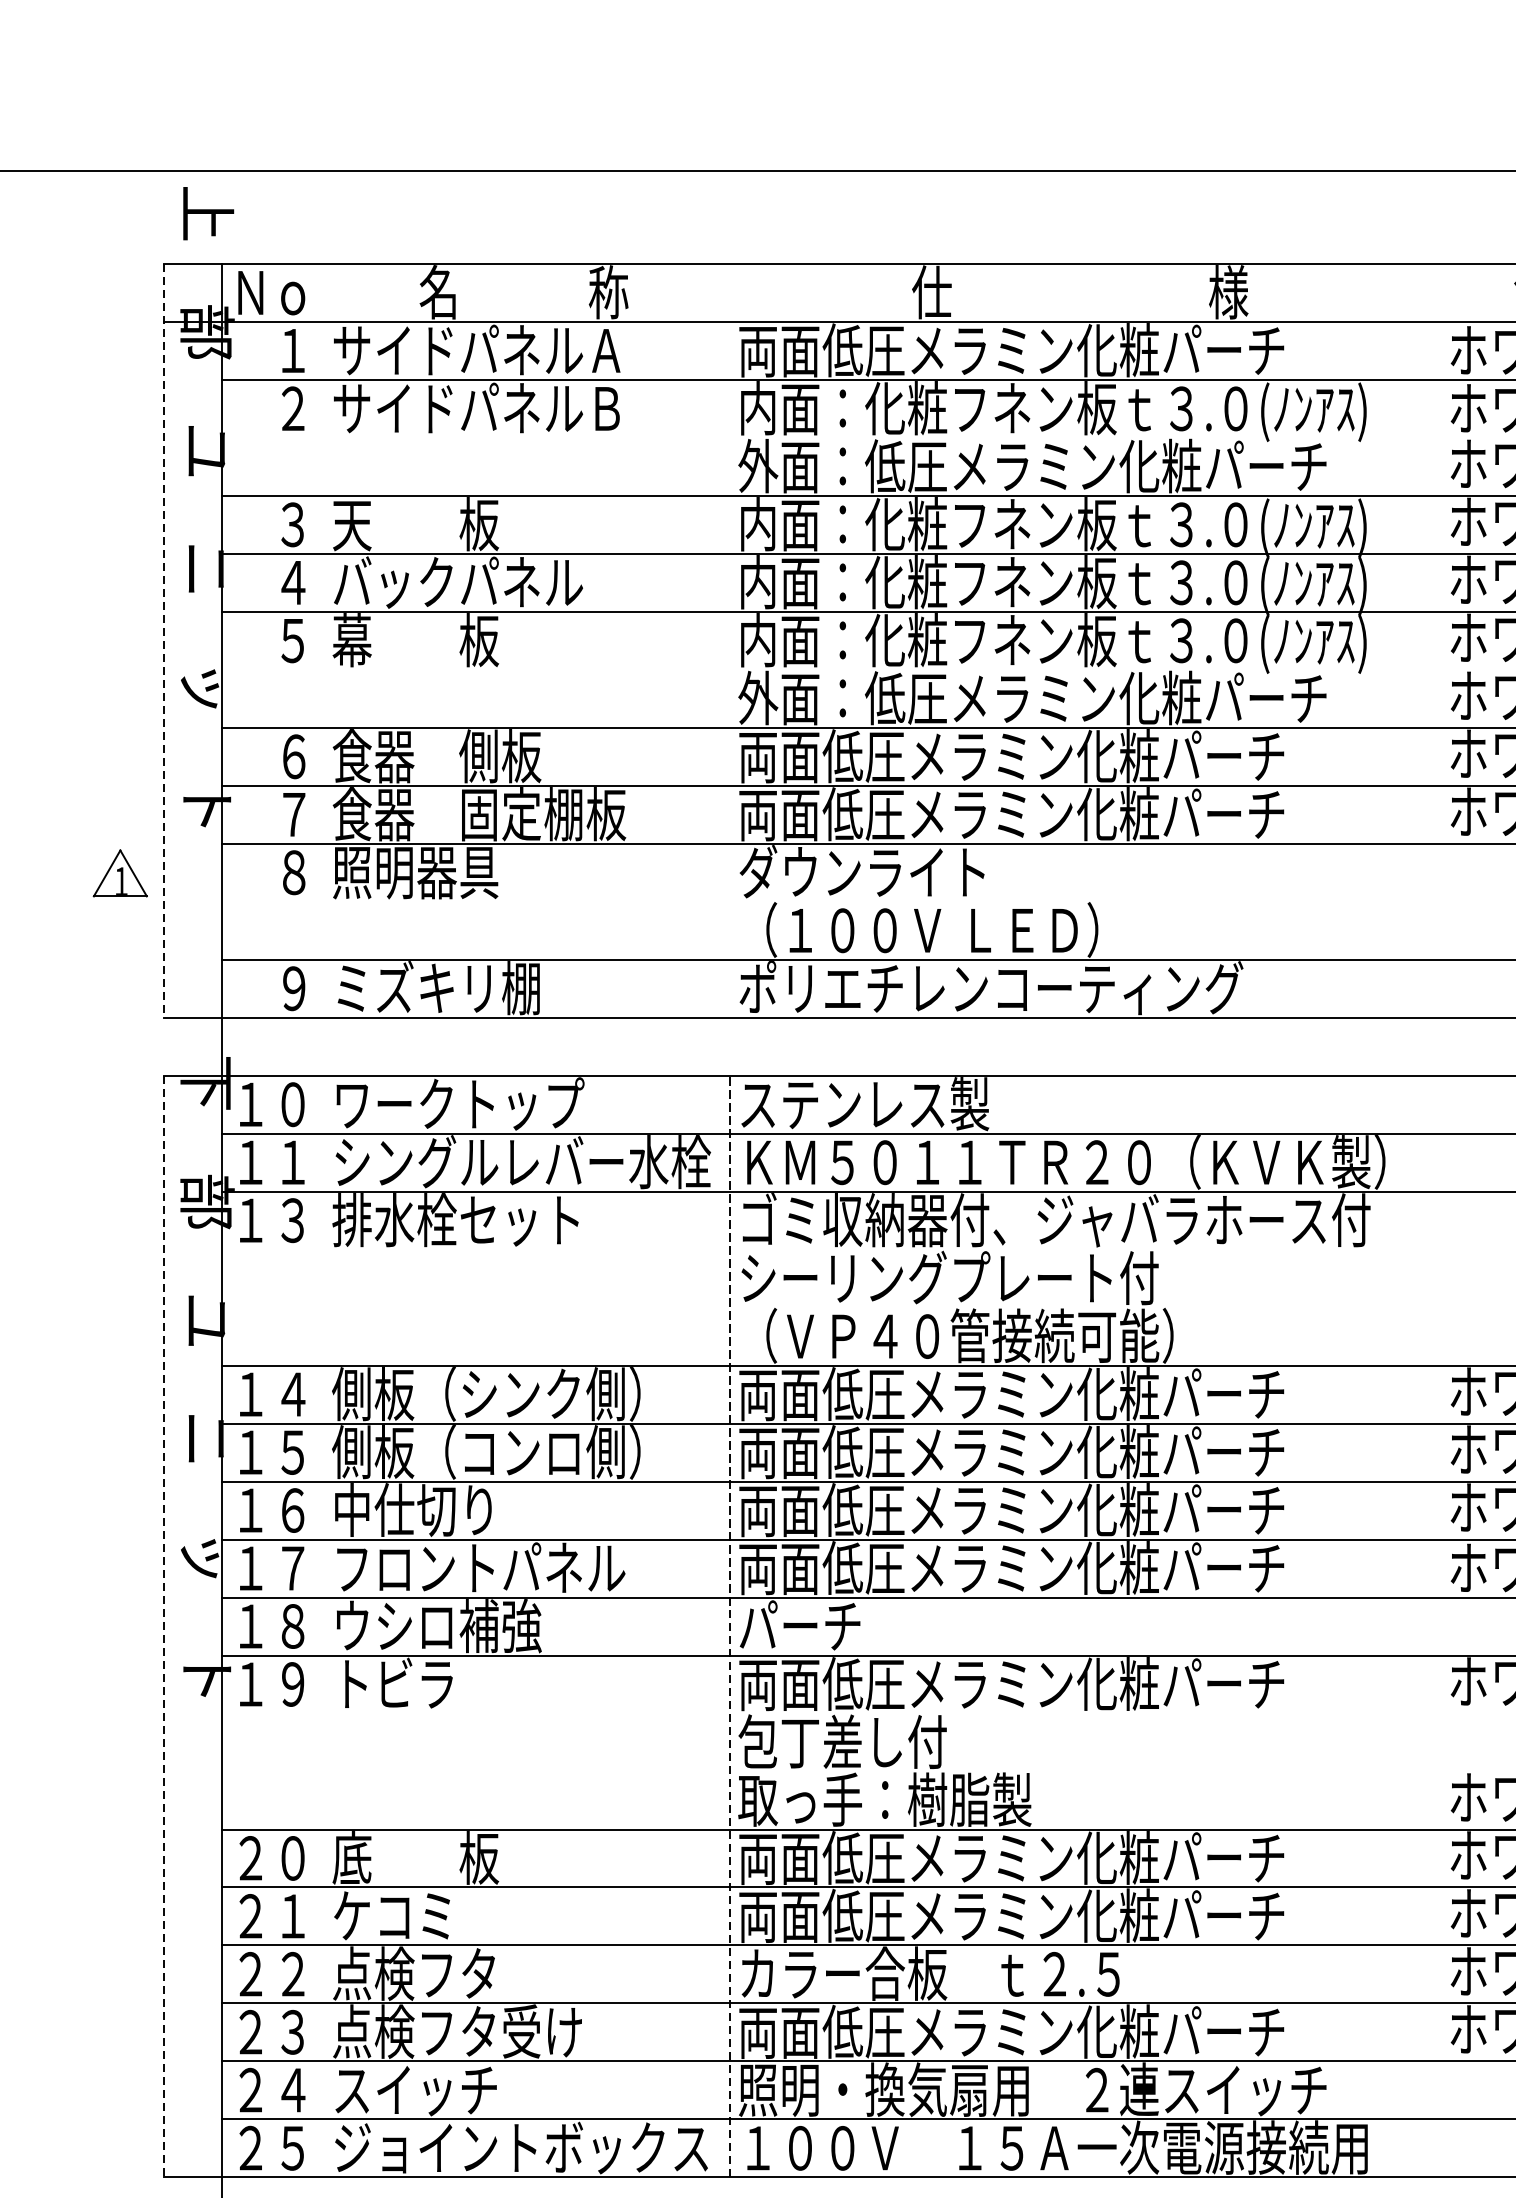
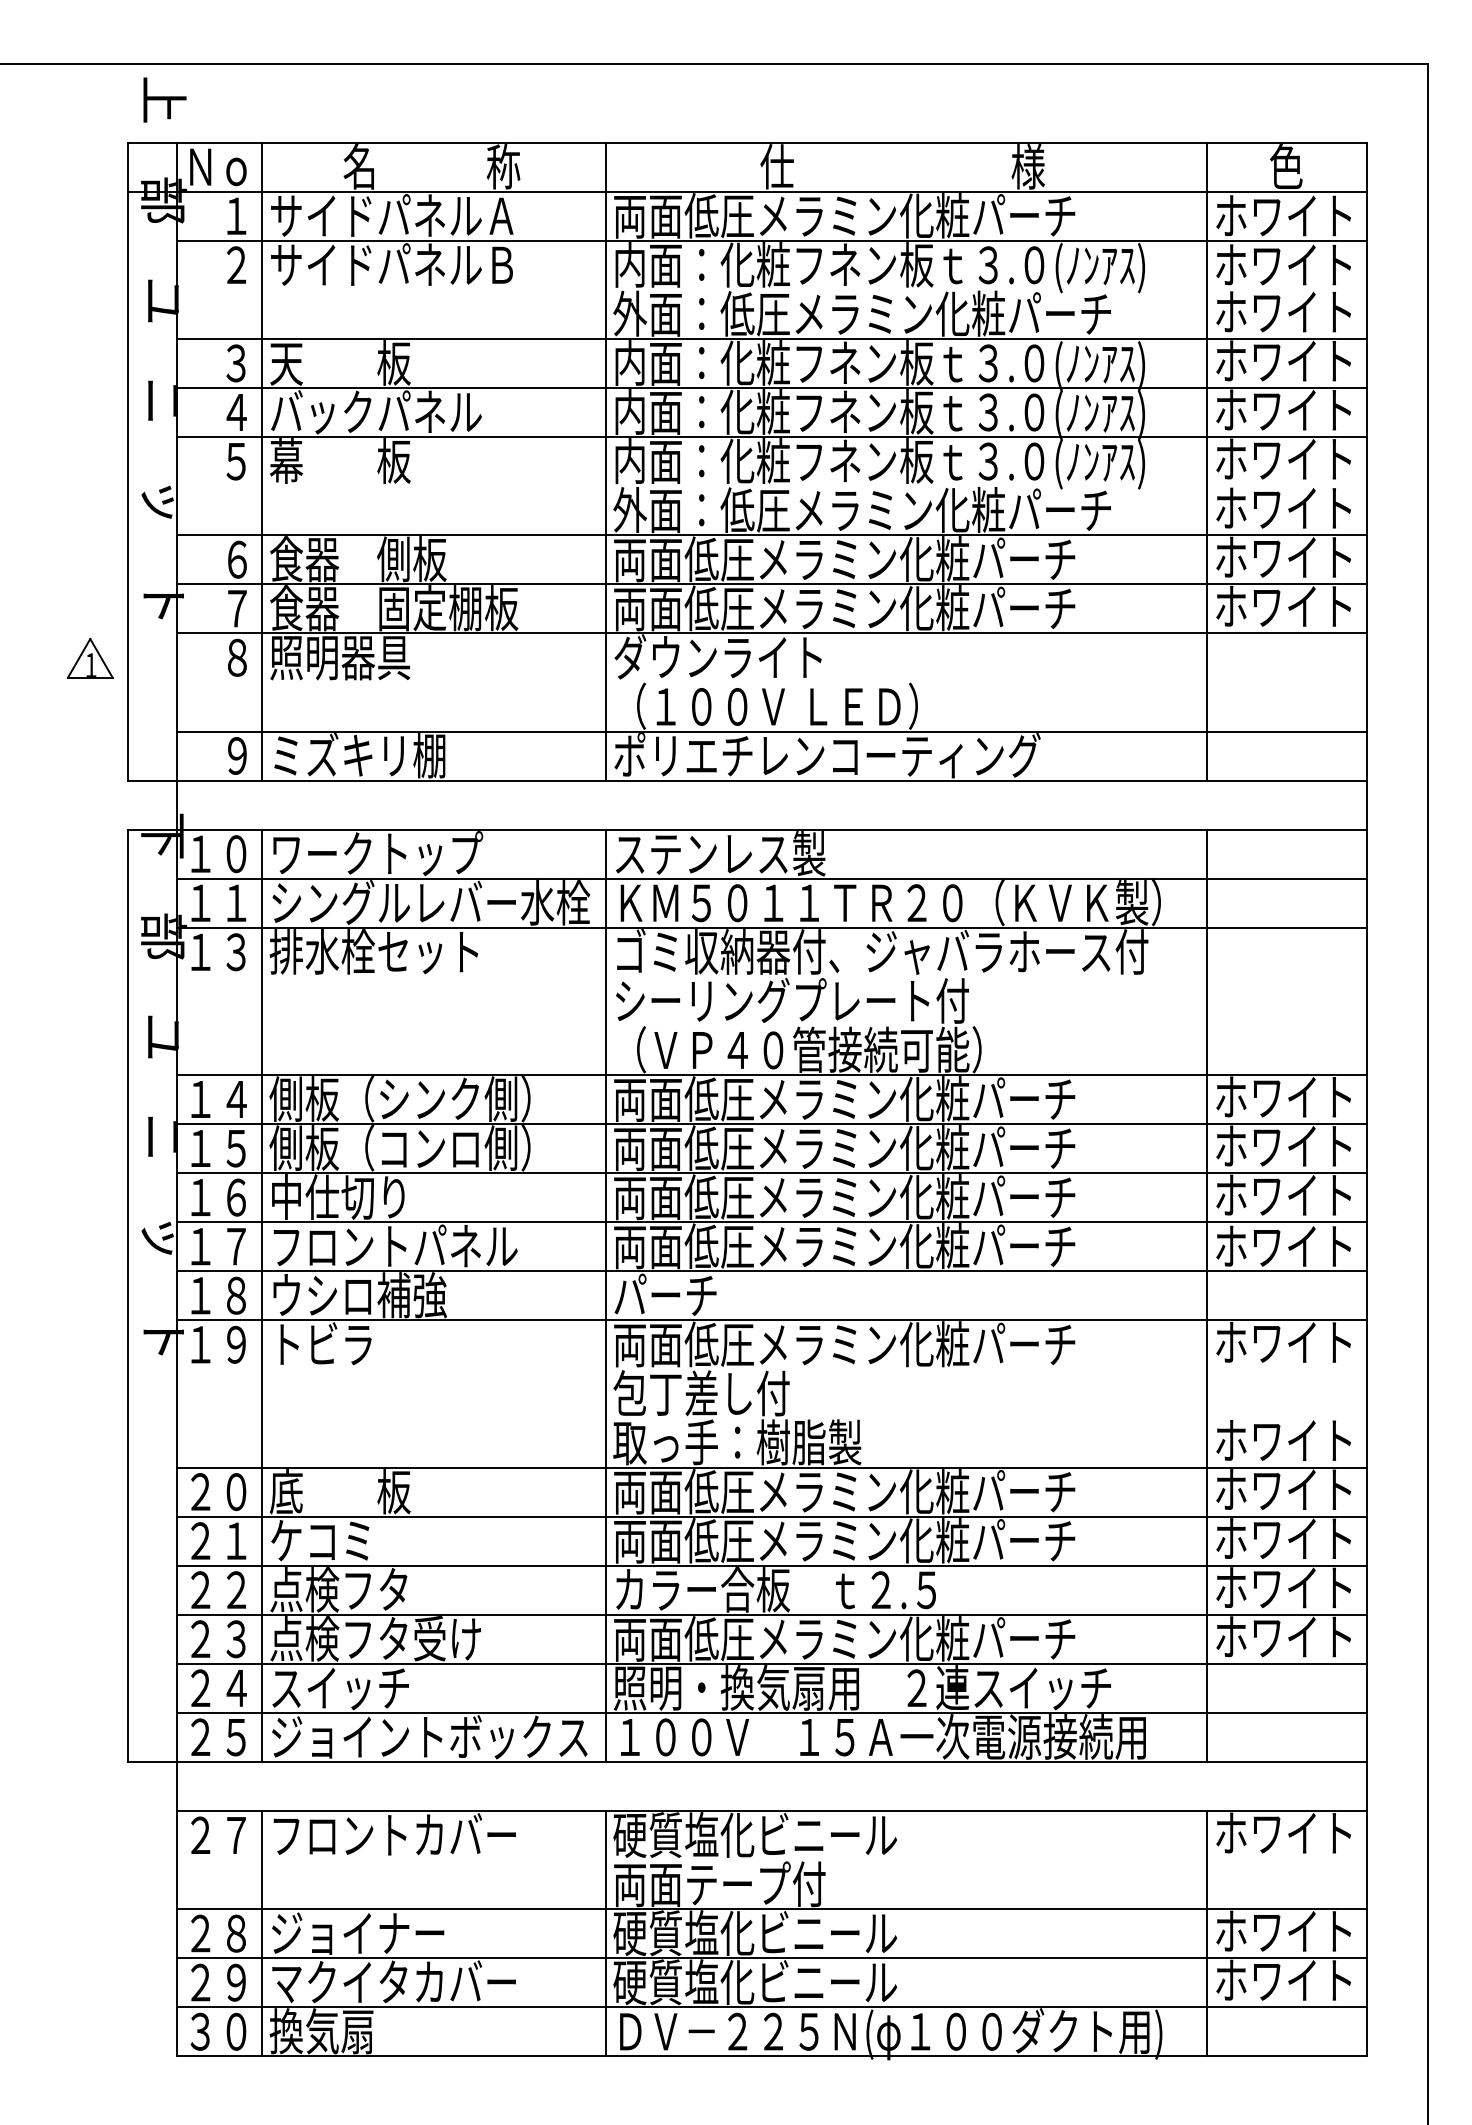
line: (164, 640) -> (127, 461), dashed -> solid
line: (323, 640) -> (262, 461), added
line: (729, 640) -> (605, 461), added
line: (1440, 640) -> (1207, 461), added
line: (323, 1626) -> (262, 1295), added
line: (729, 1626) -> (605, 1295), dashed -> solid
line: (1440, 1626) -> (1207, 1295), added
line: (164, 1627) -> (127, 1296), dashed -> solid

